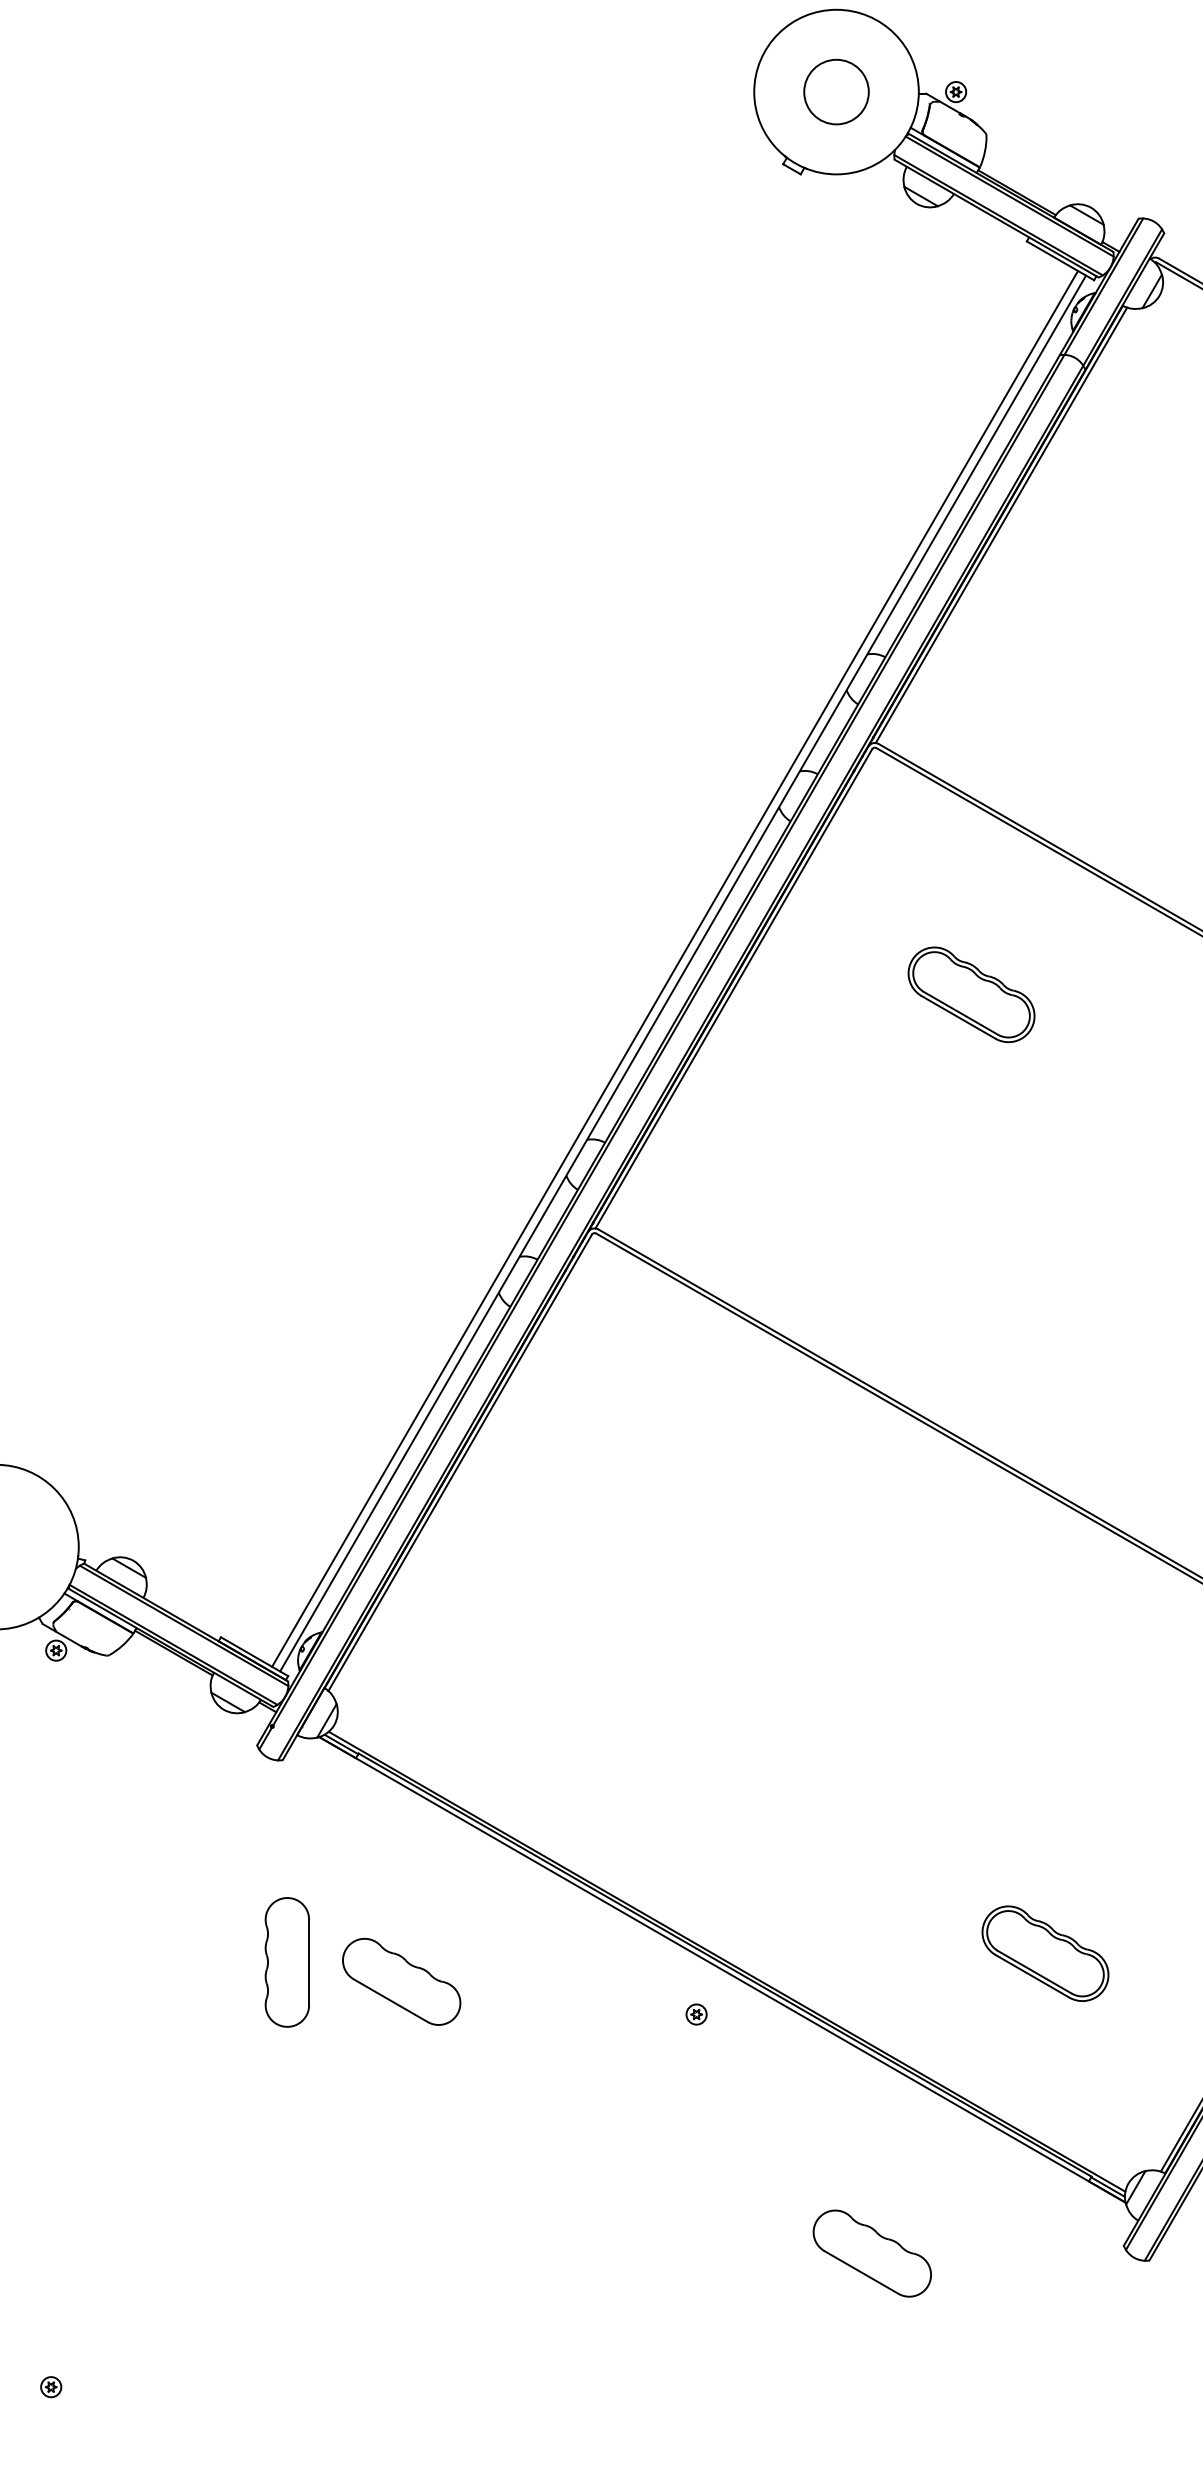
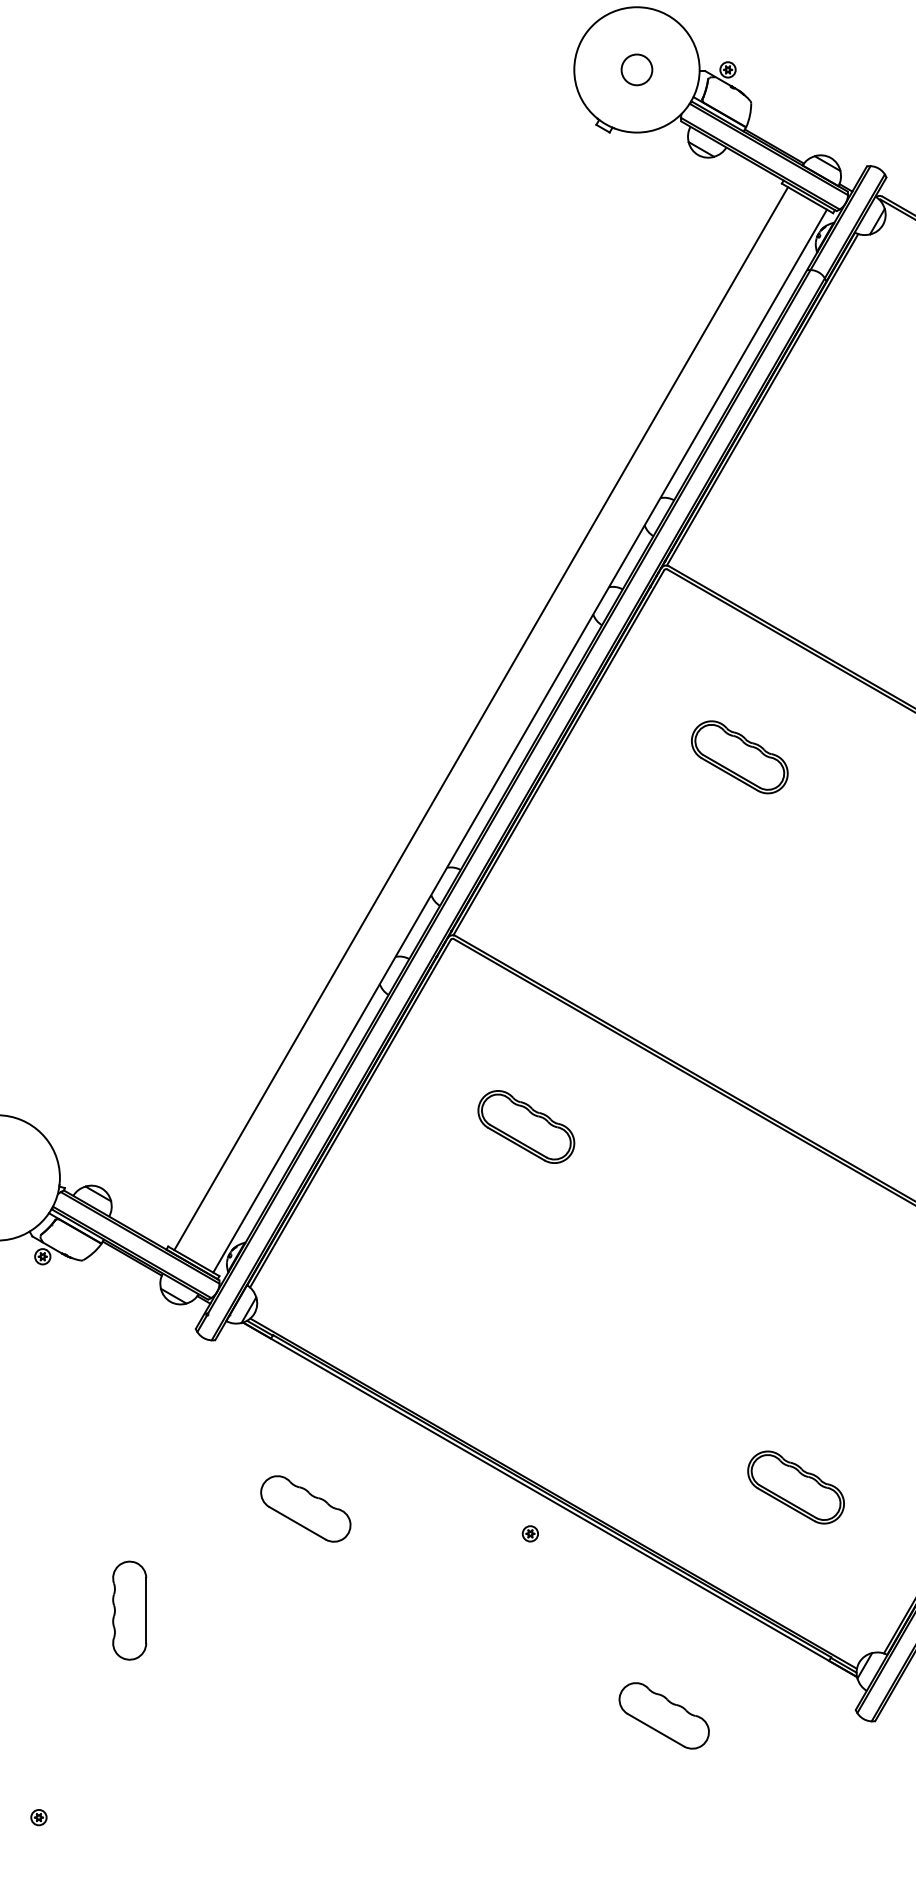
circle: (836, 91) -> (636, 69), size x0.62
line: (674, 968) -> (480, 718), moved
part: (691, 1480) -> (526, 1127), added
part: (286, 1962) -> (129, 1610), moved

